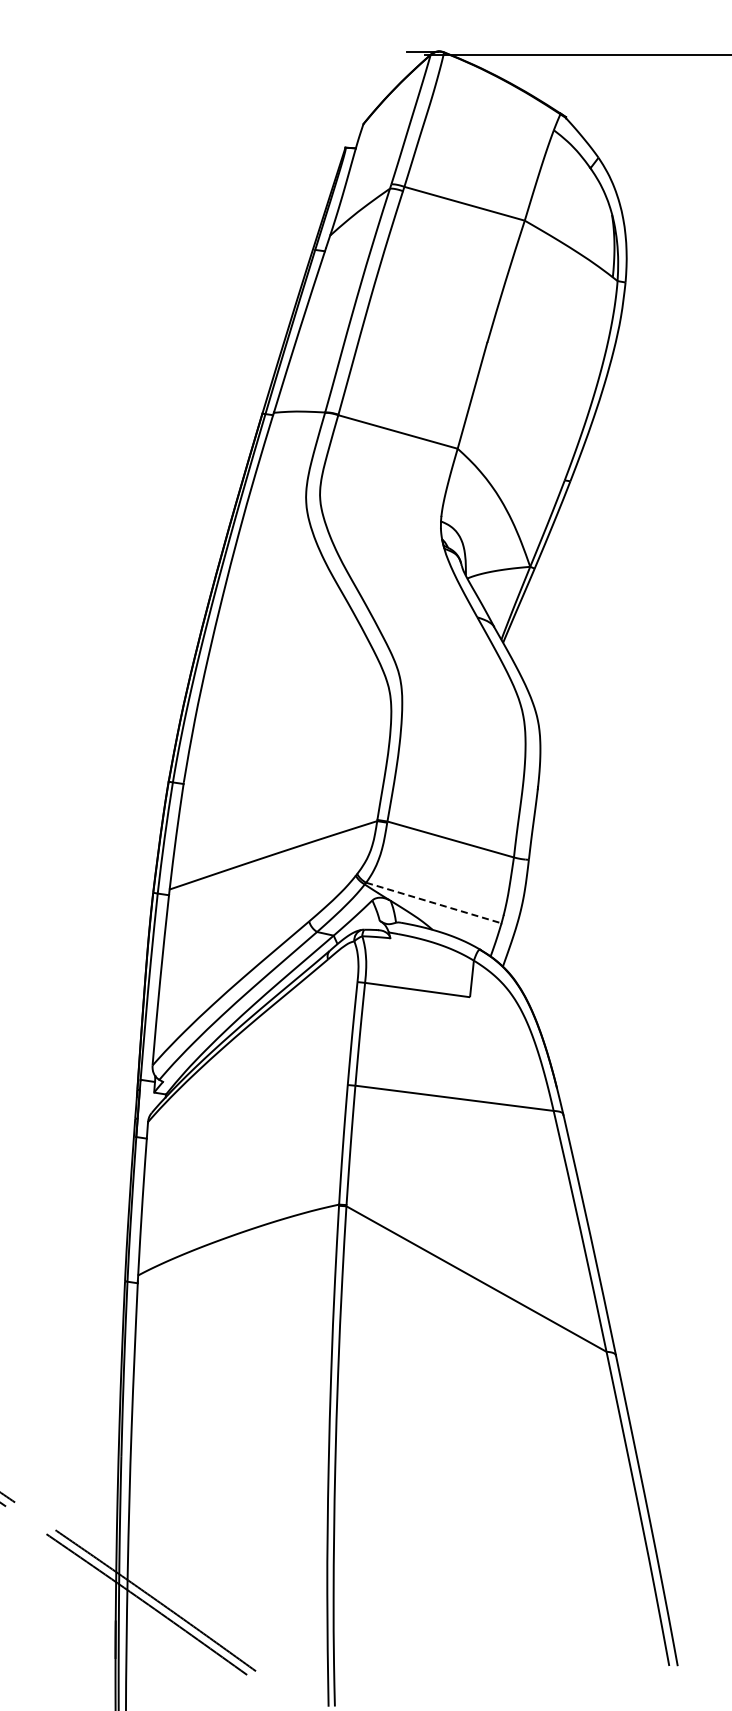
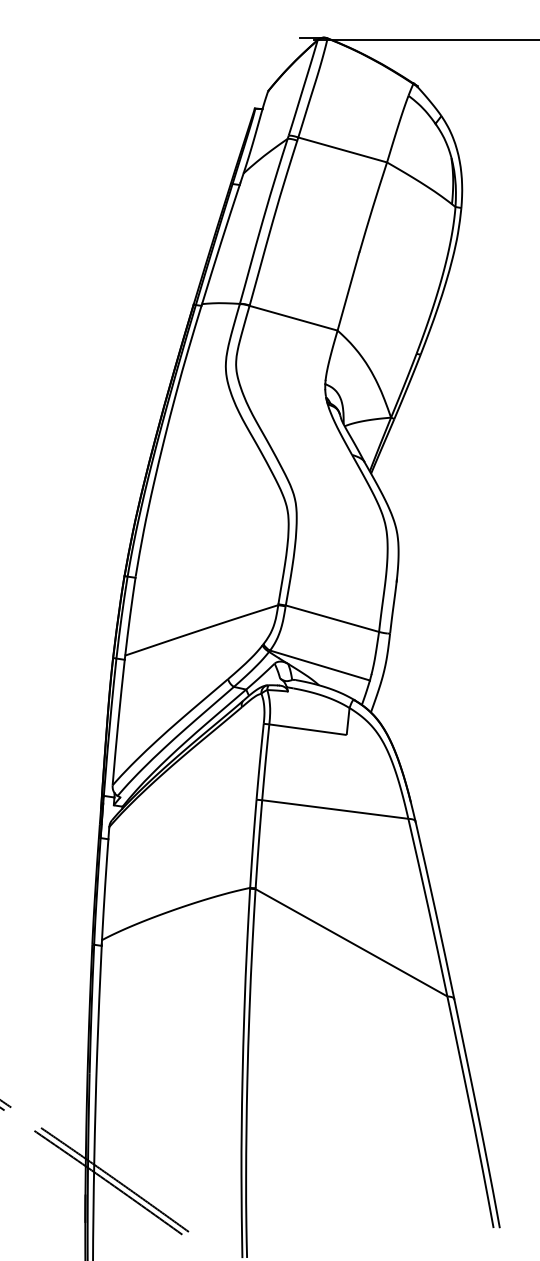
line: (433, 903) -> (319, 665), dashed -> solid

